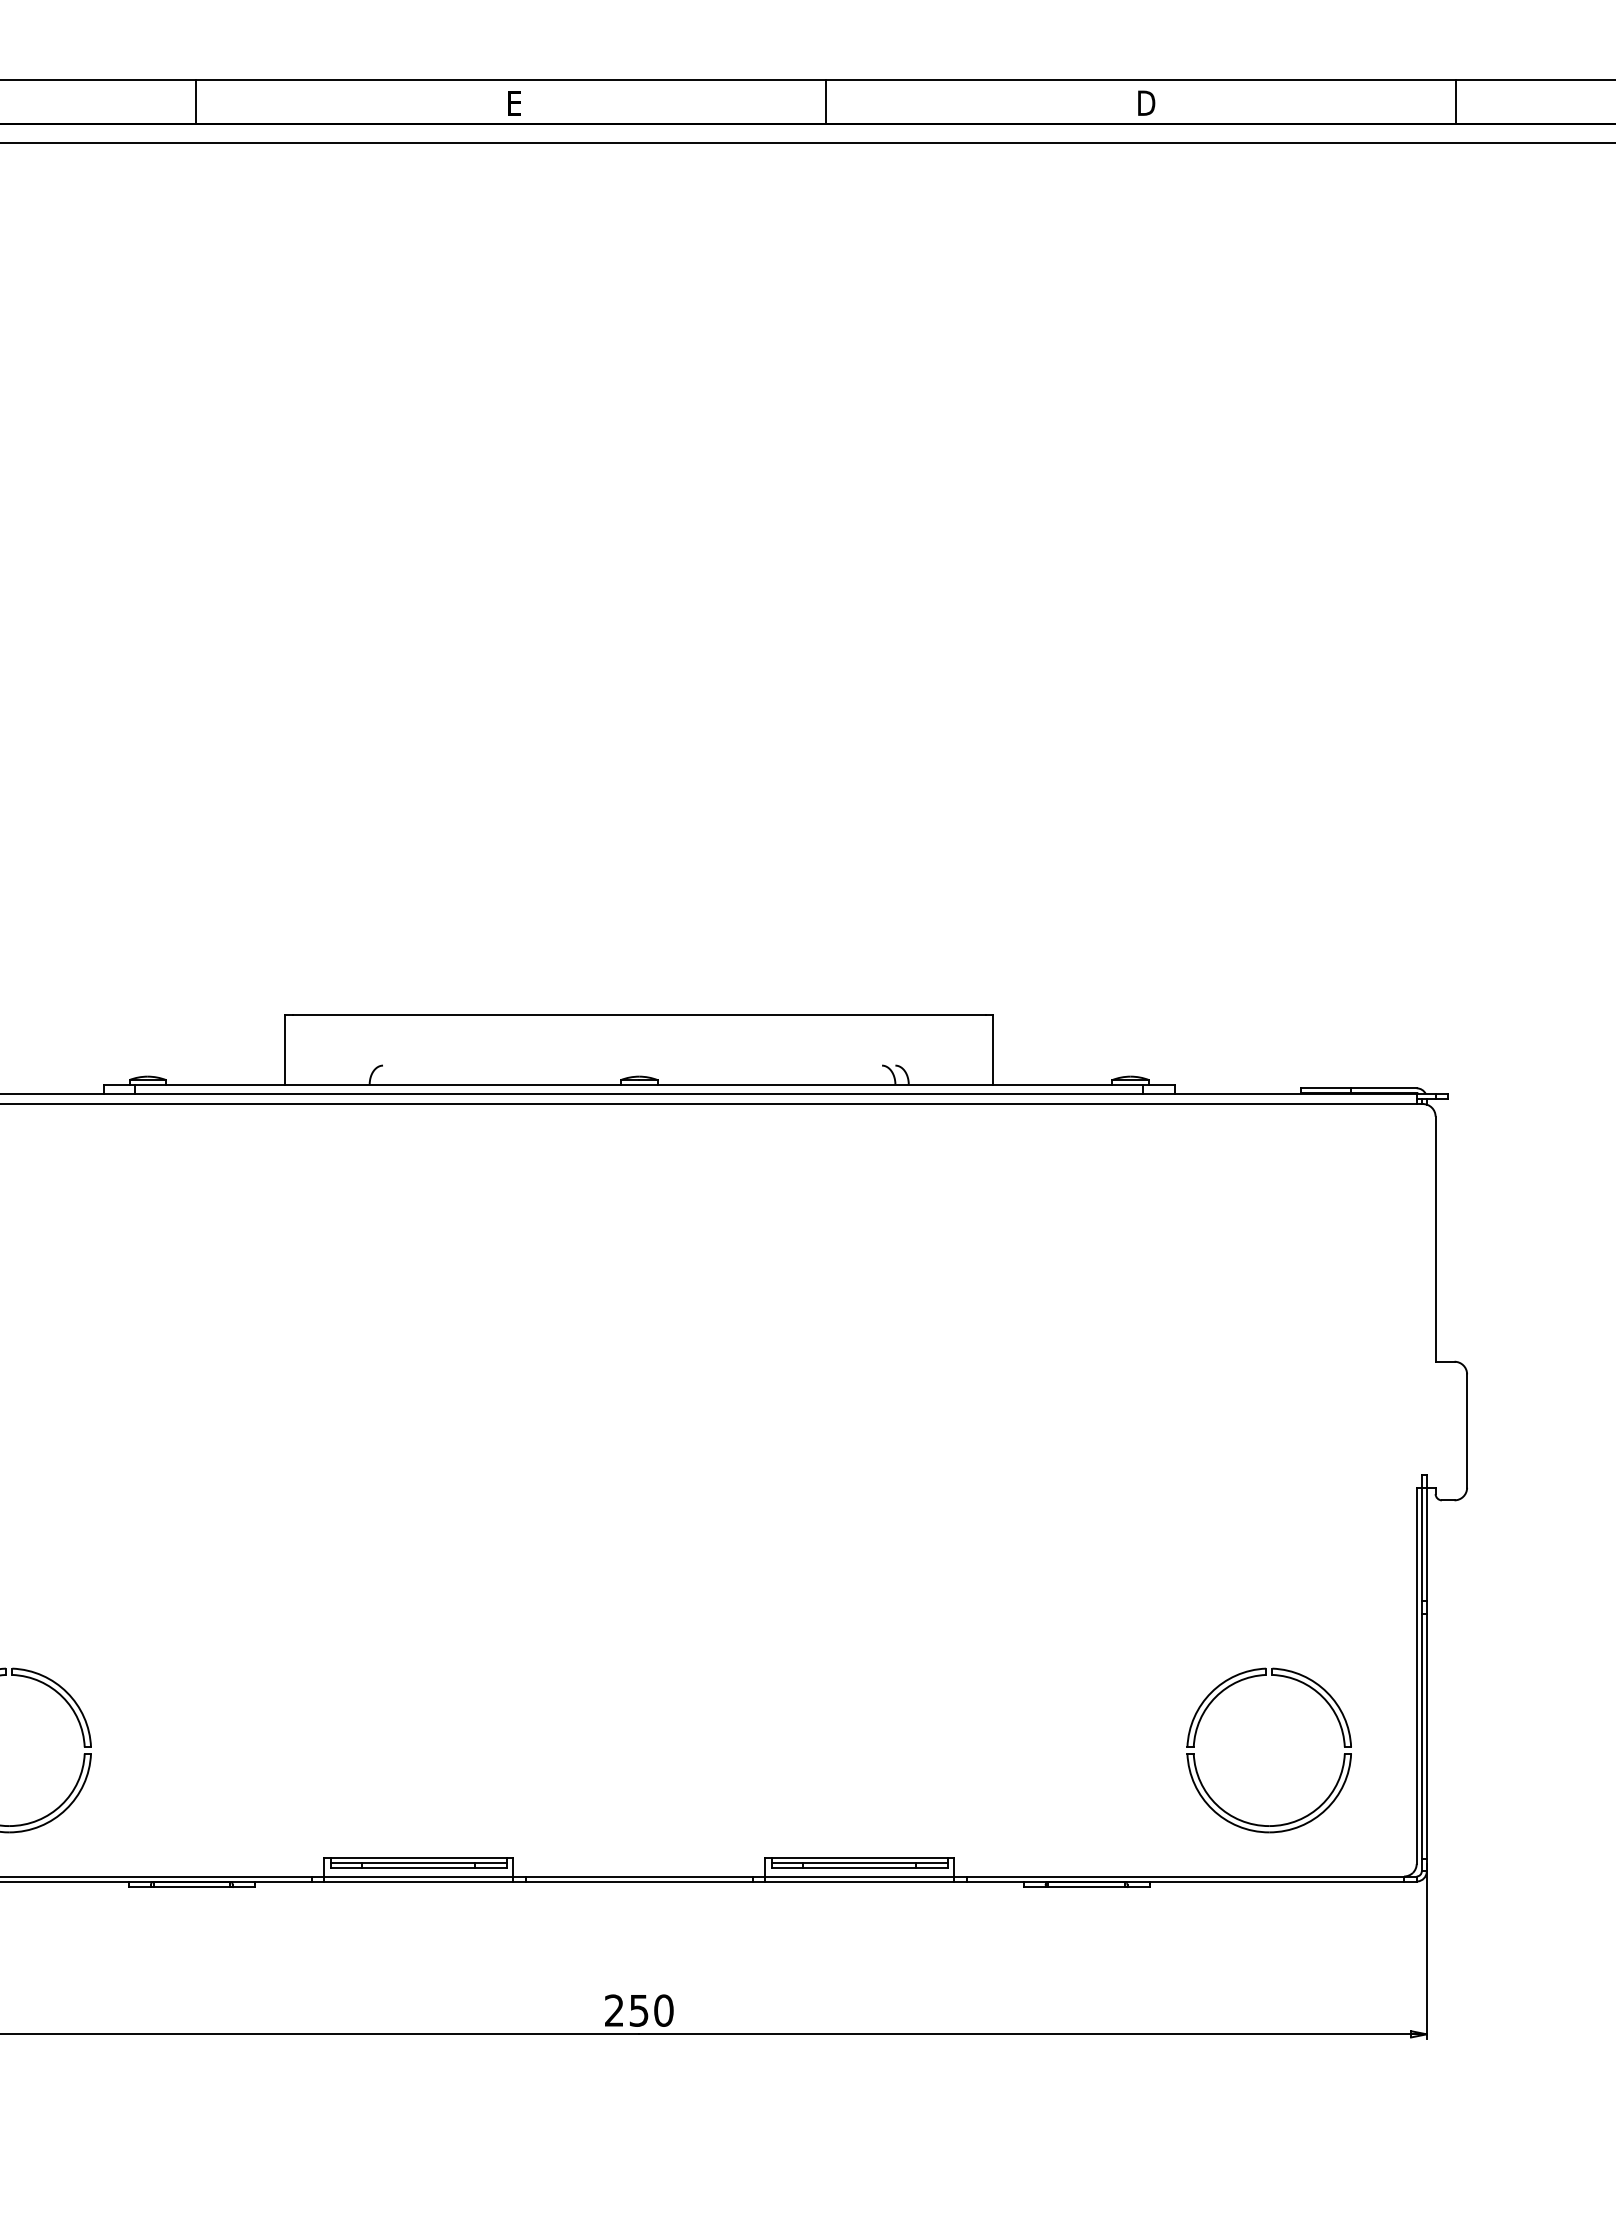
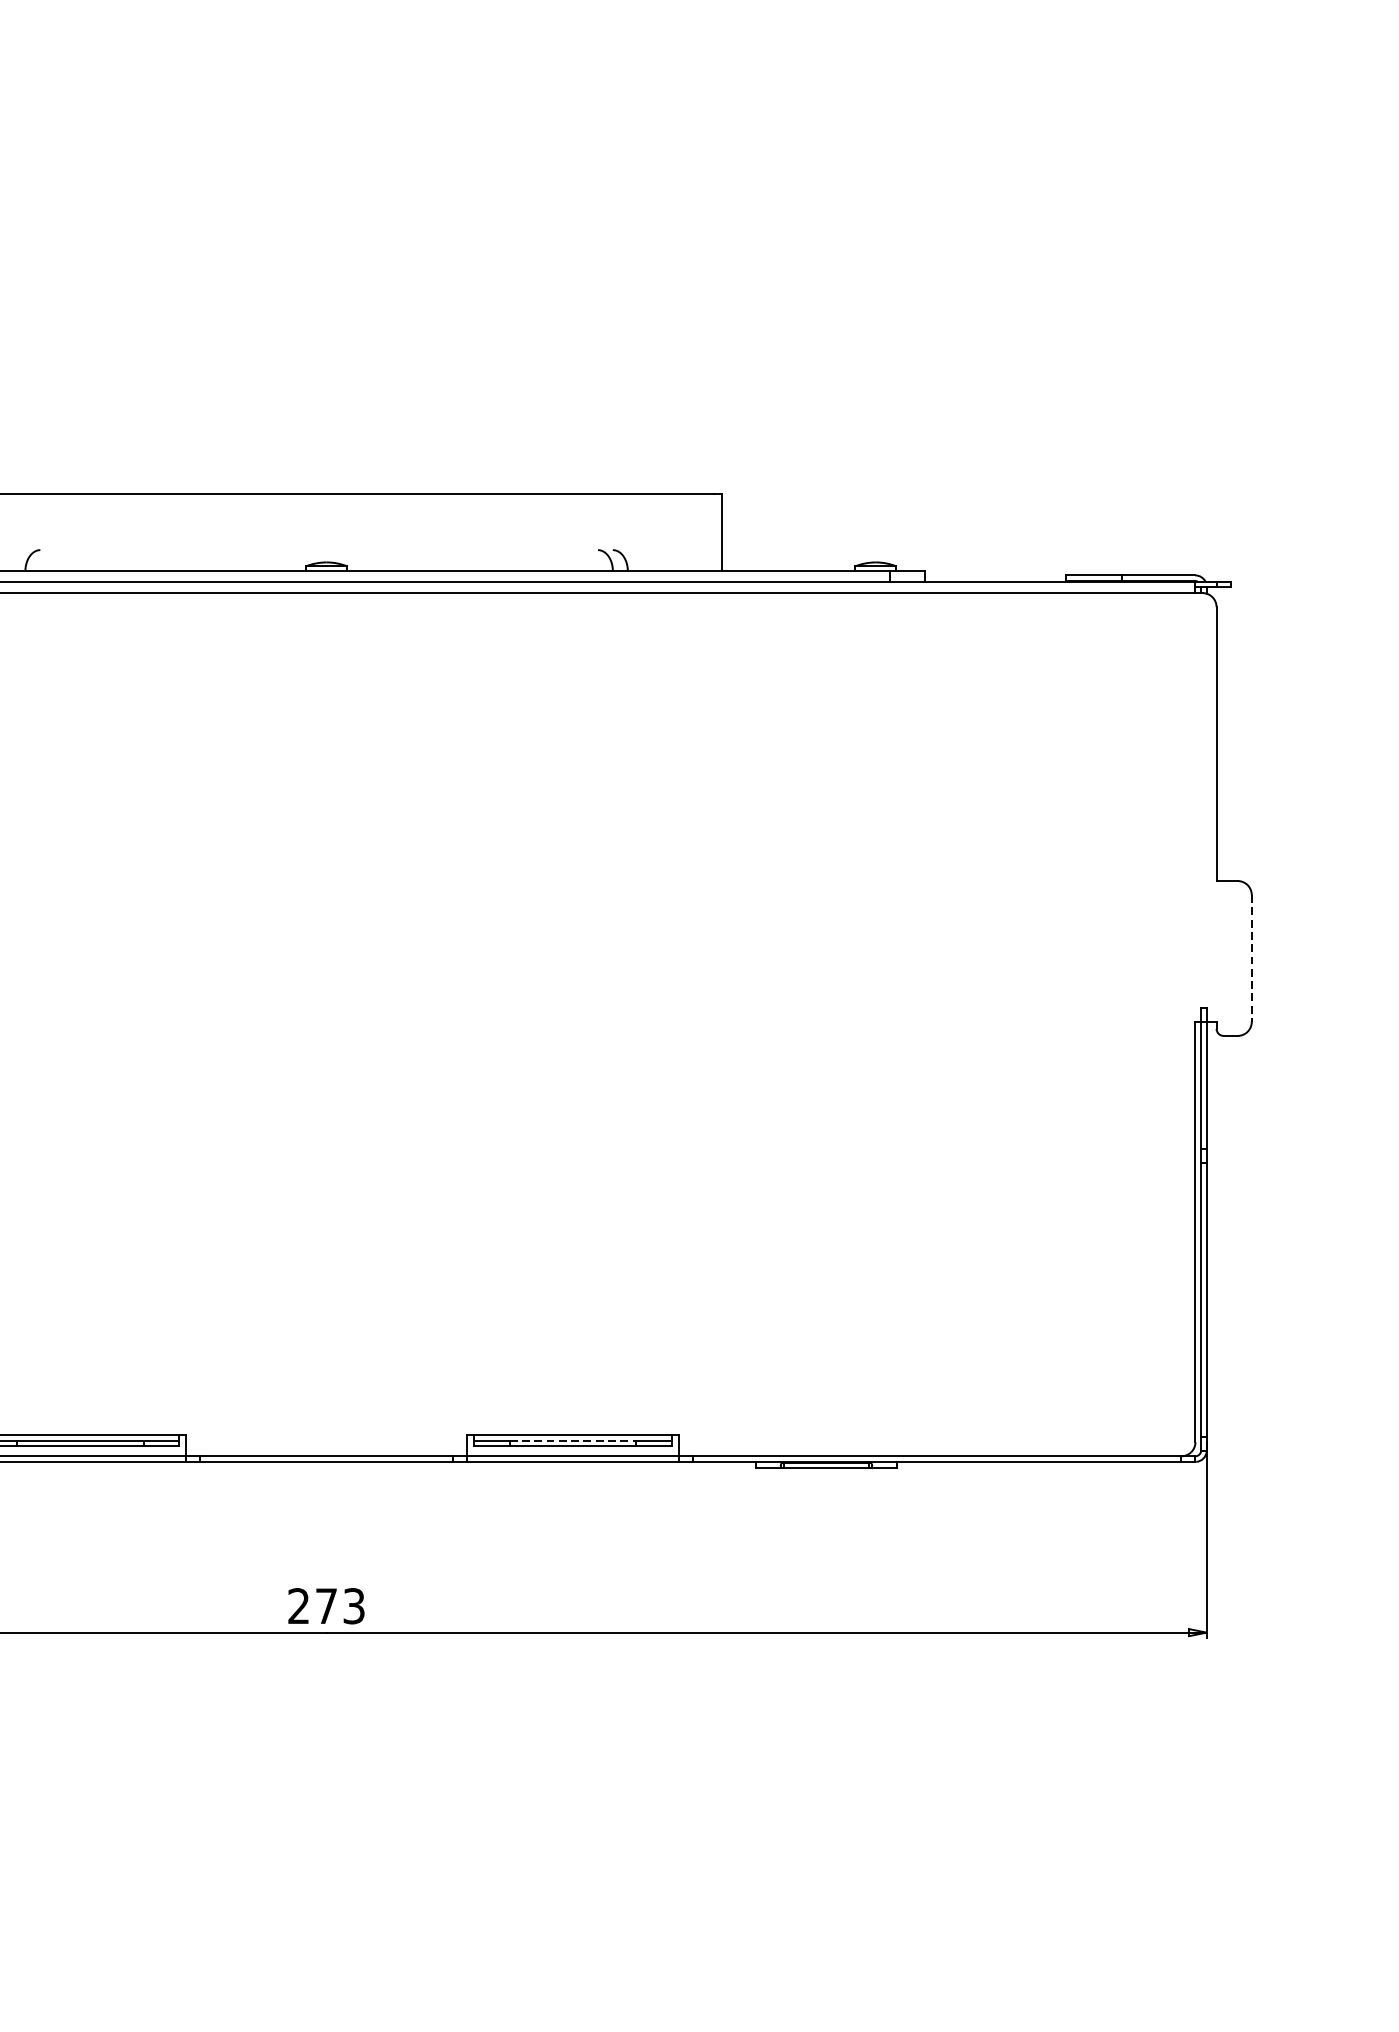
line: (1467, 1431) -> (1252, 958), solid -> dashed
part: (1197, 1731) -> (950, 1294), removed
line: (859, 1862) -> (572, 1440), solid -> dashed
text: (651, 2010) -> (340, 1606), 250 -> 273

